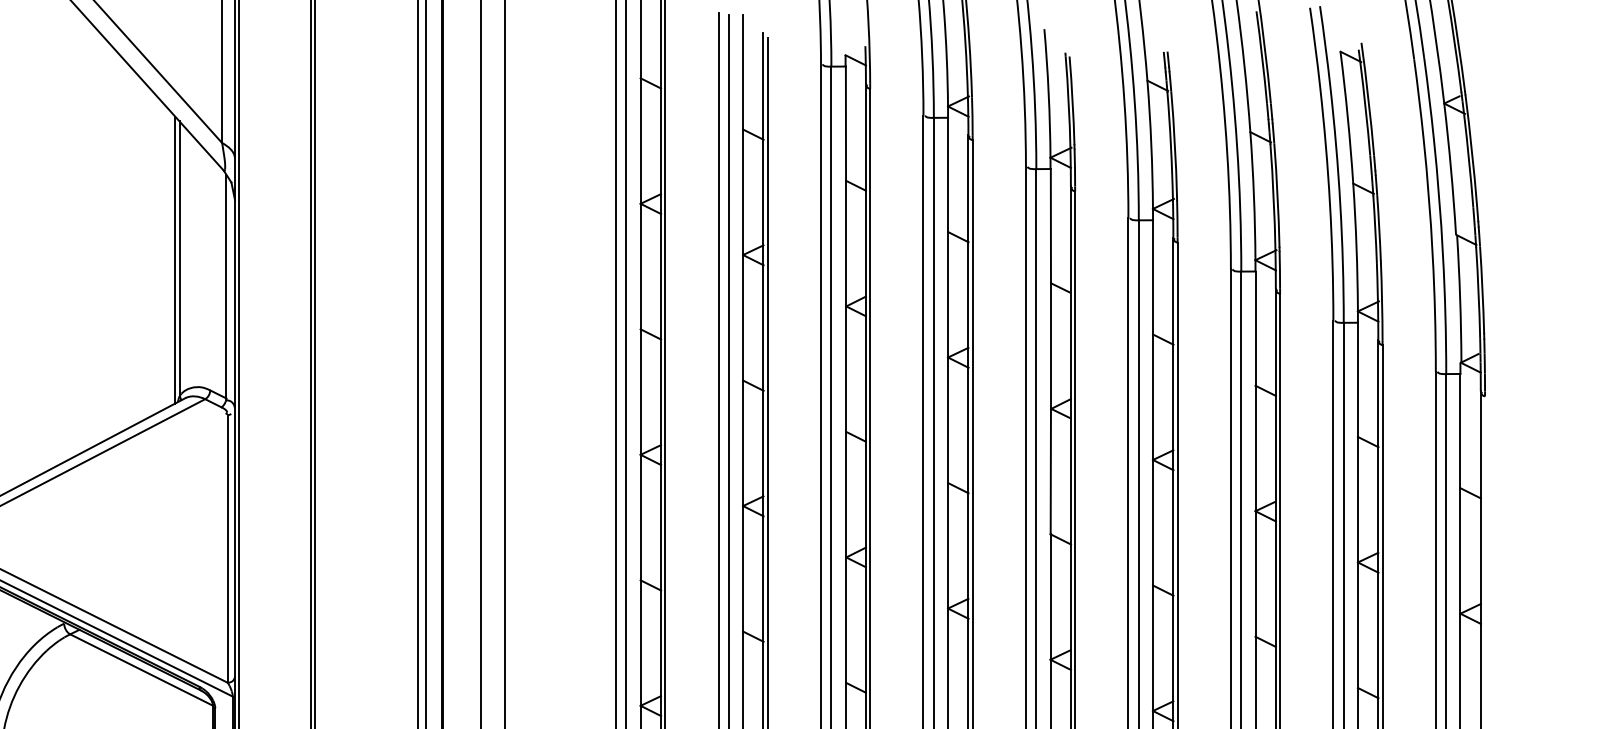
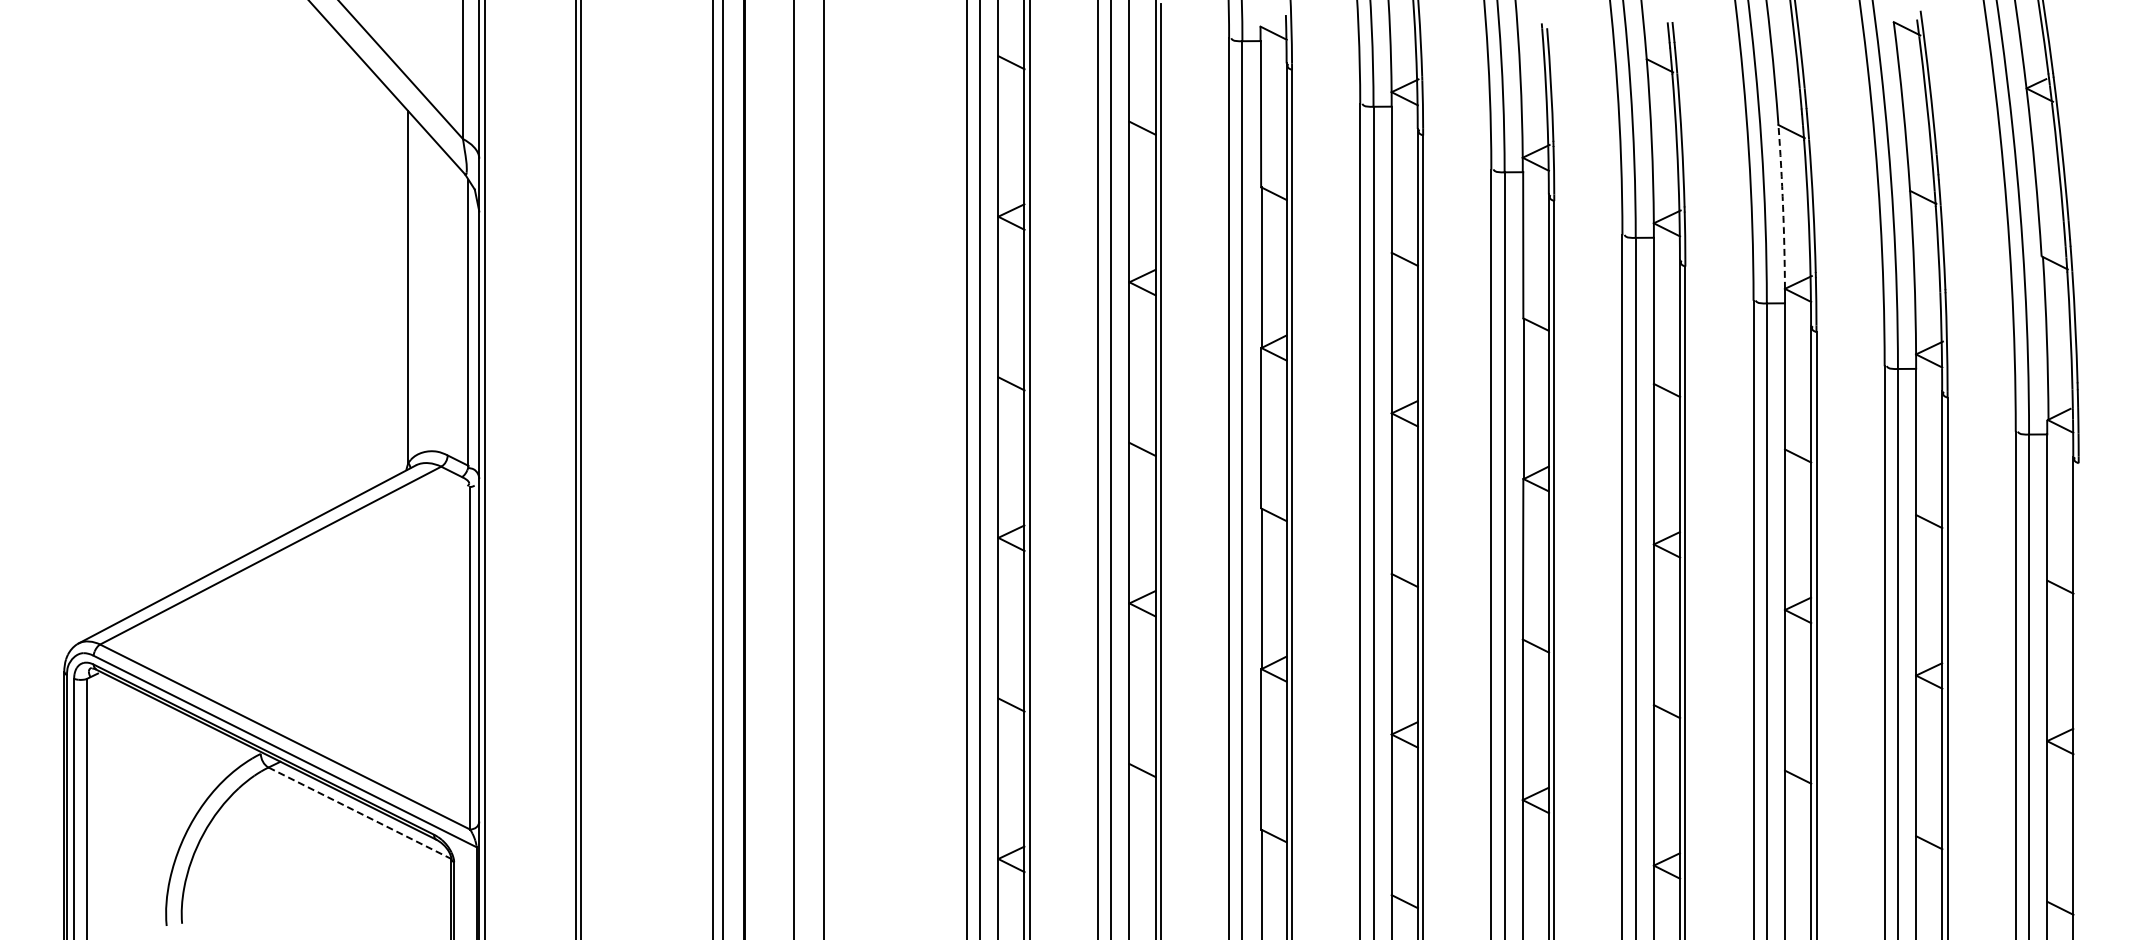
arc: (1254, 195) -> (1783, 206), solid -> dashed
line: (174, 259) -> (402, 288), removed
line: (142, 670) -> (360, 813), solid -> dashed

